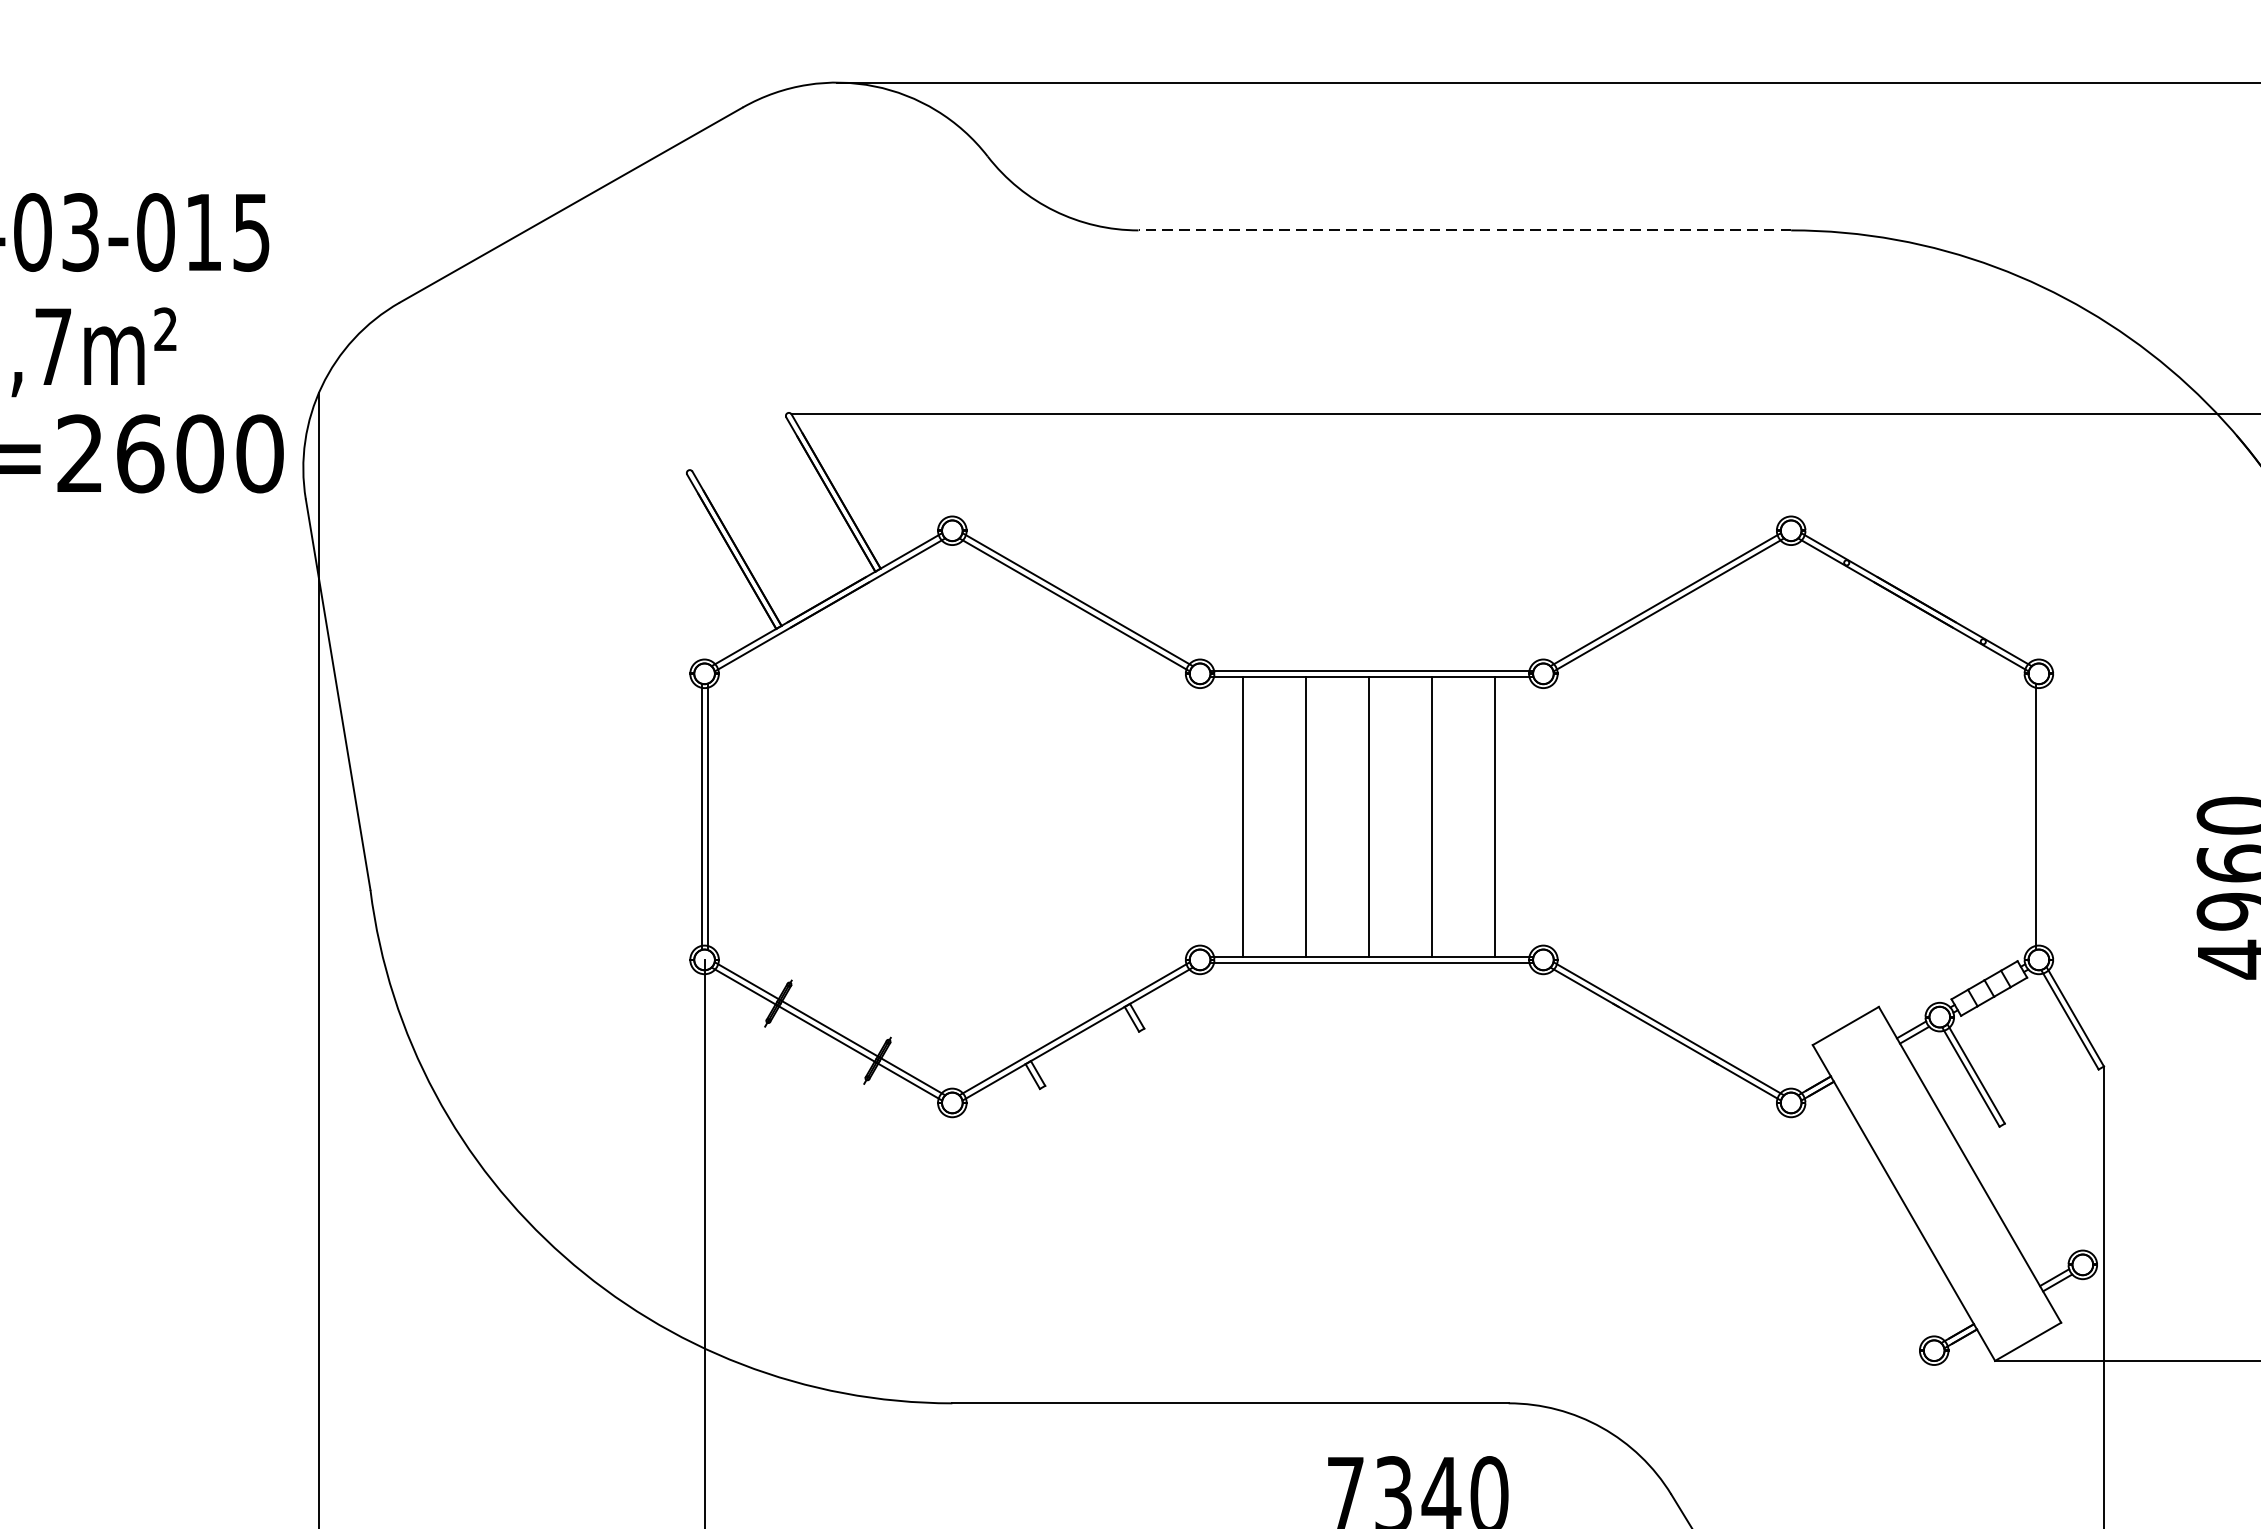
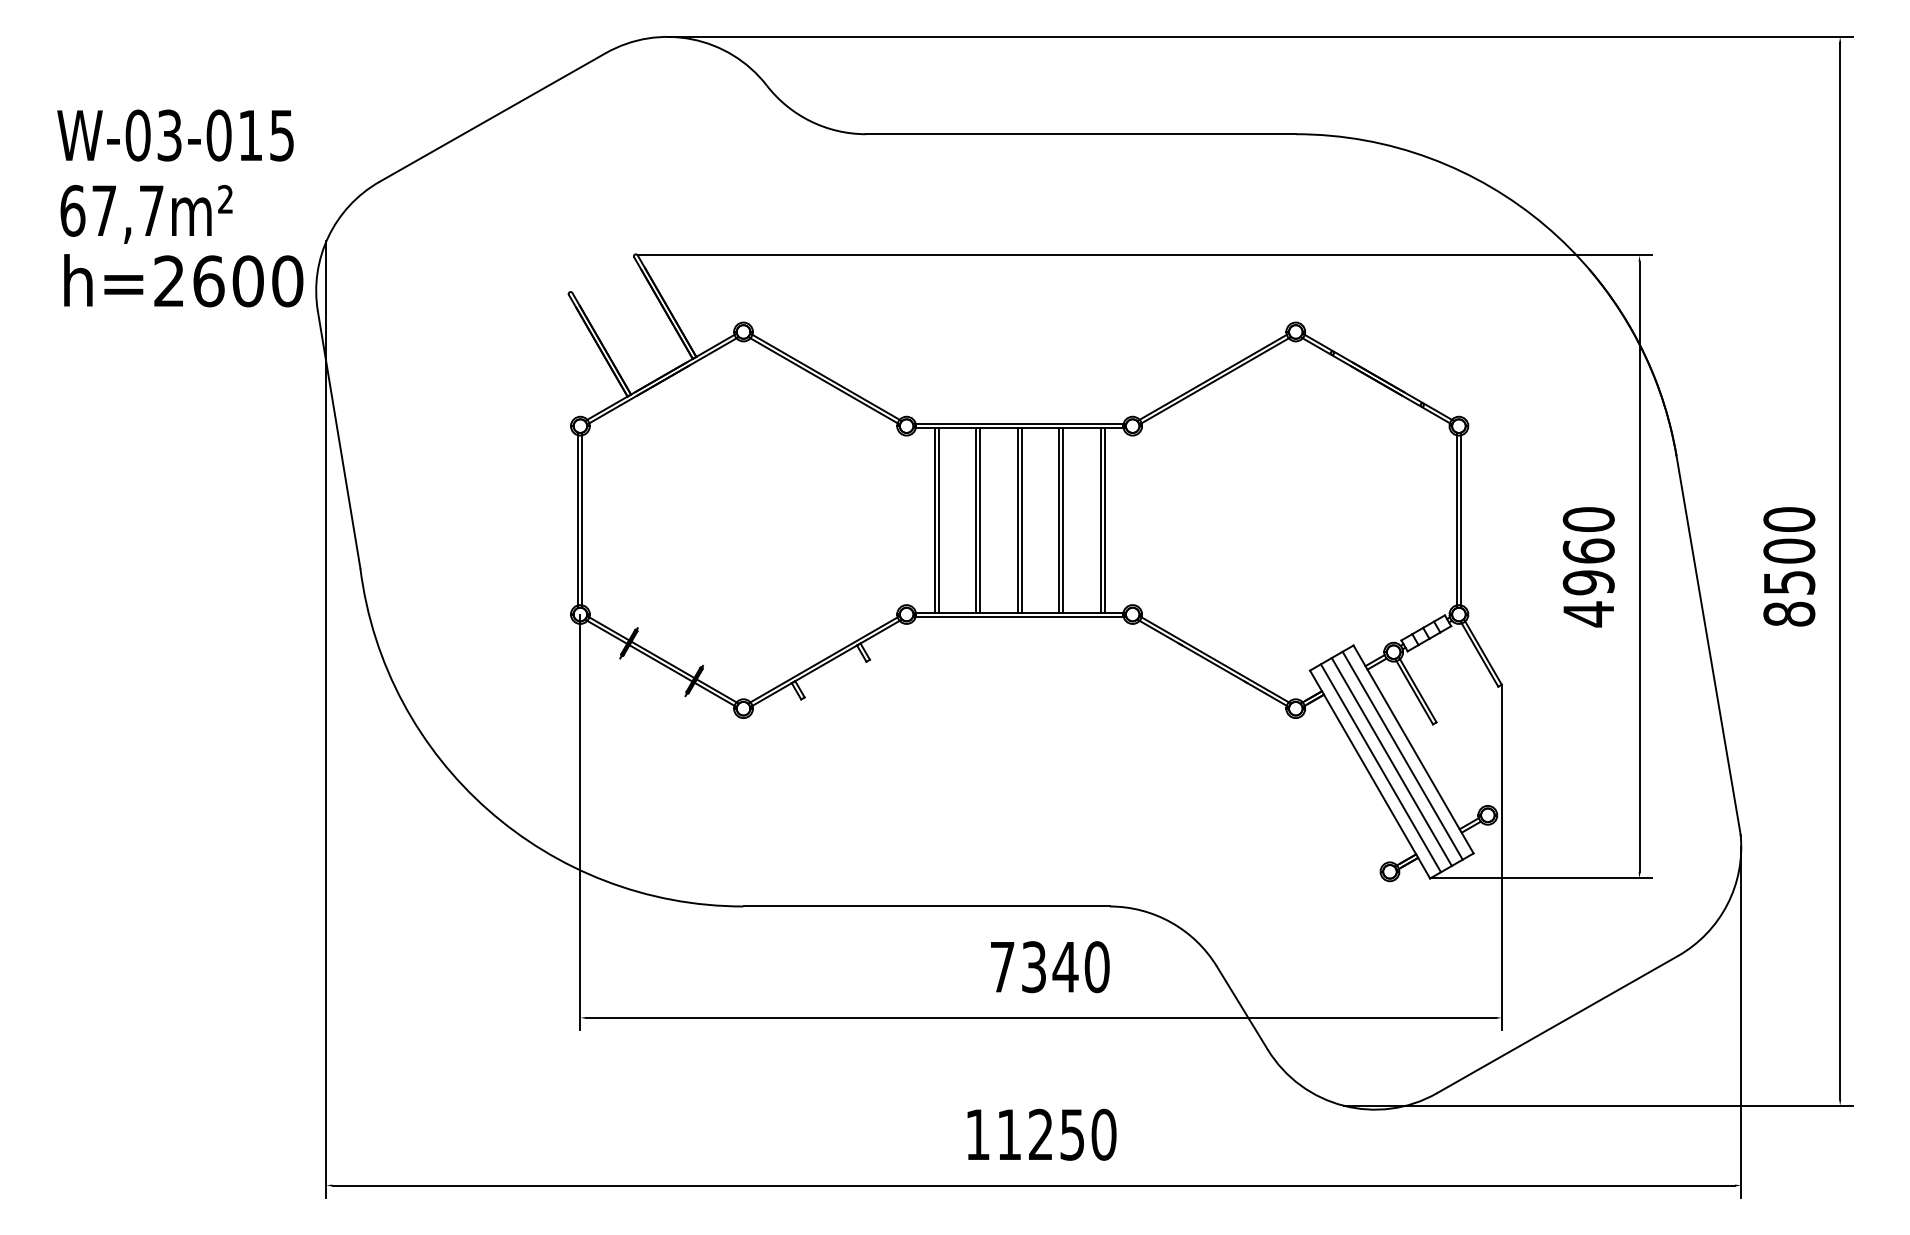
line: (1464, 230) -> (1080, 134), dashed -> solid
line: (1248, 817) -> (938, 520), added
line: (1312, 817) -> (980, 520), added
line: (1374, 817) -> (1021, 520), added
line: (1438, 817) -> (1063, 520), added
line: (1500, 817) -> (1104, 520), added
line: (2041, 817) -> (1460, 520), added
line: (1953, 1174) -> (1402, 755), added
line: (1936, 1183) -> (1391, 761), added
line: (1919, 1193) -> (1380, 768), added

